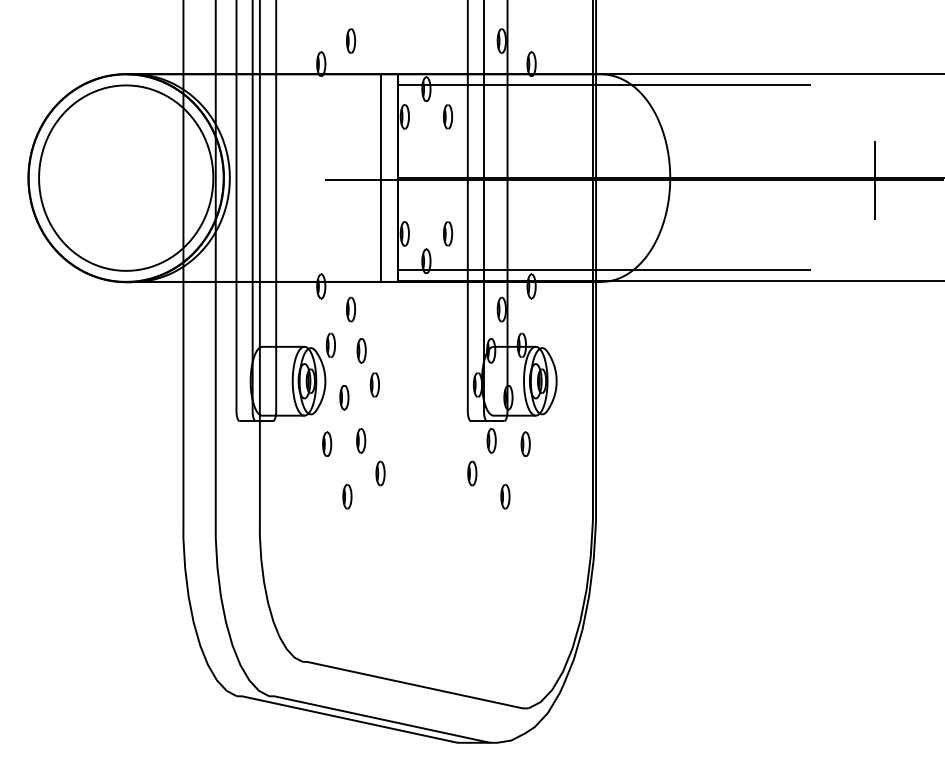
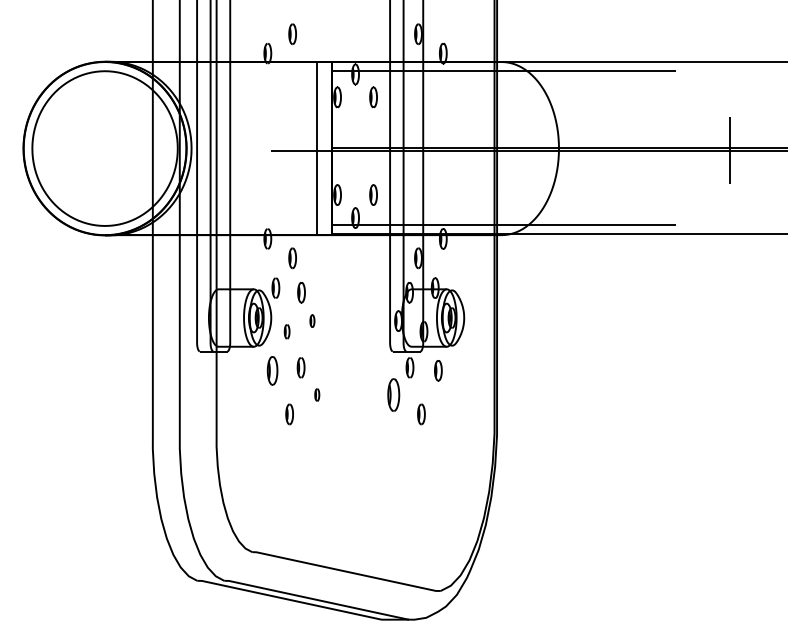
part: (374, 384) -> (312, 320), size x0.6
part: (344, 397) -> (287, 331), size x0.7
part: (327, 443) -> (273, 369), size x1.4
part: (380, 473) -> (317, 395), size x0.6
part: (472, 473) -> (394, 395), size x1.6

